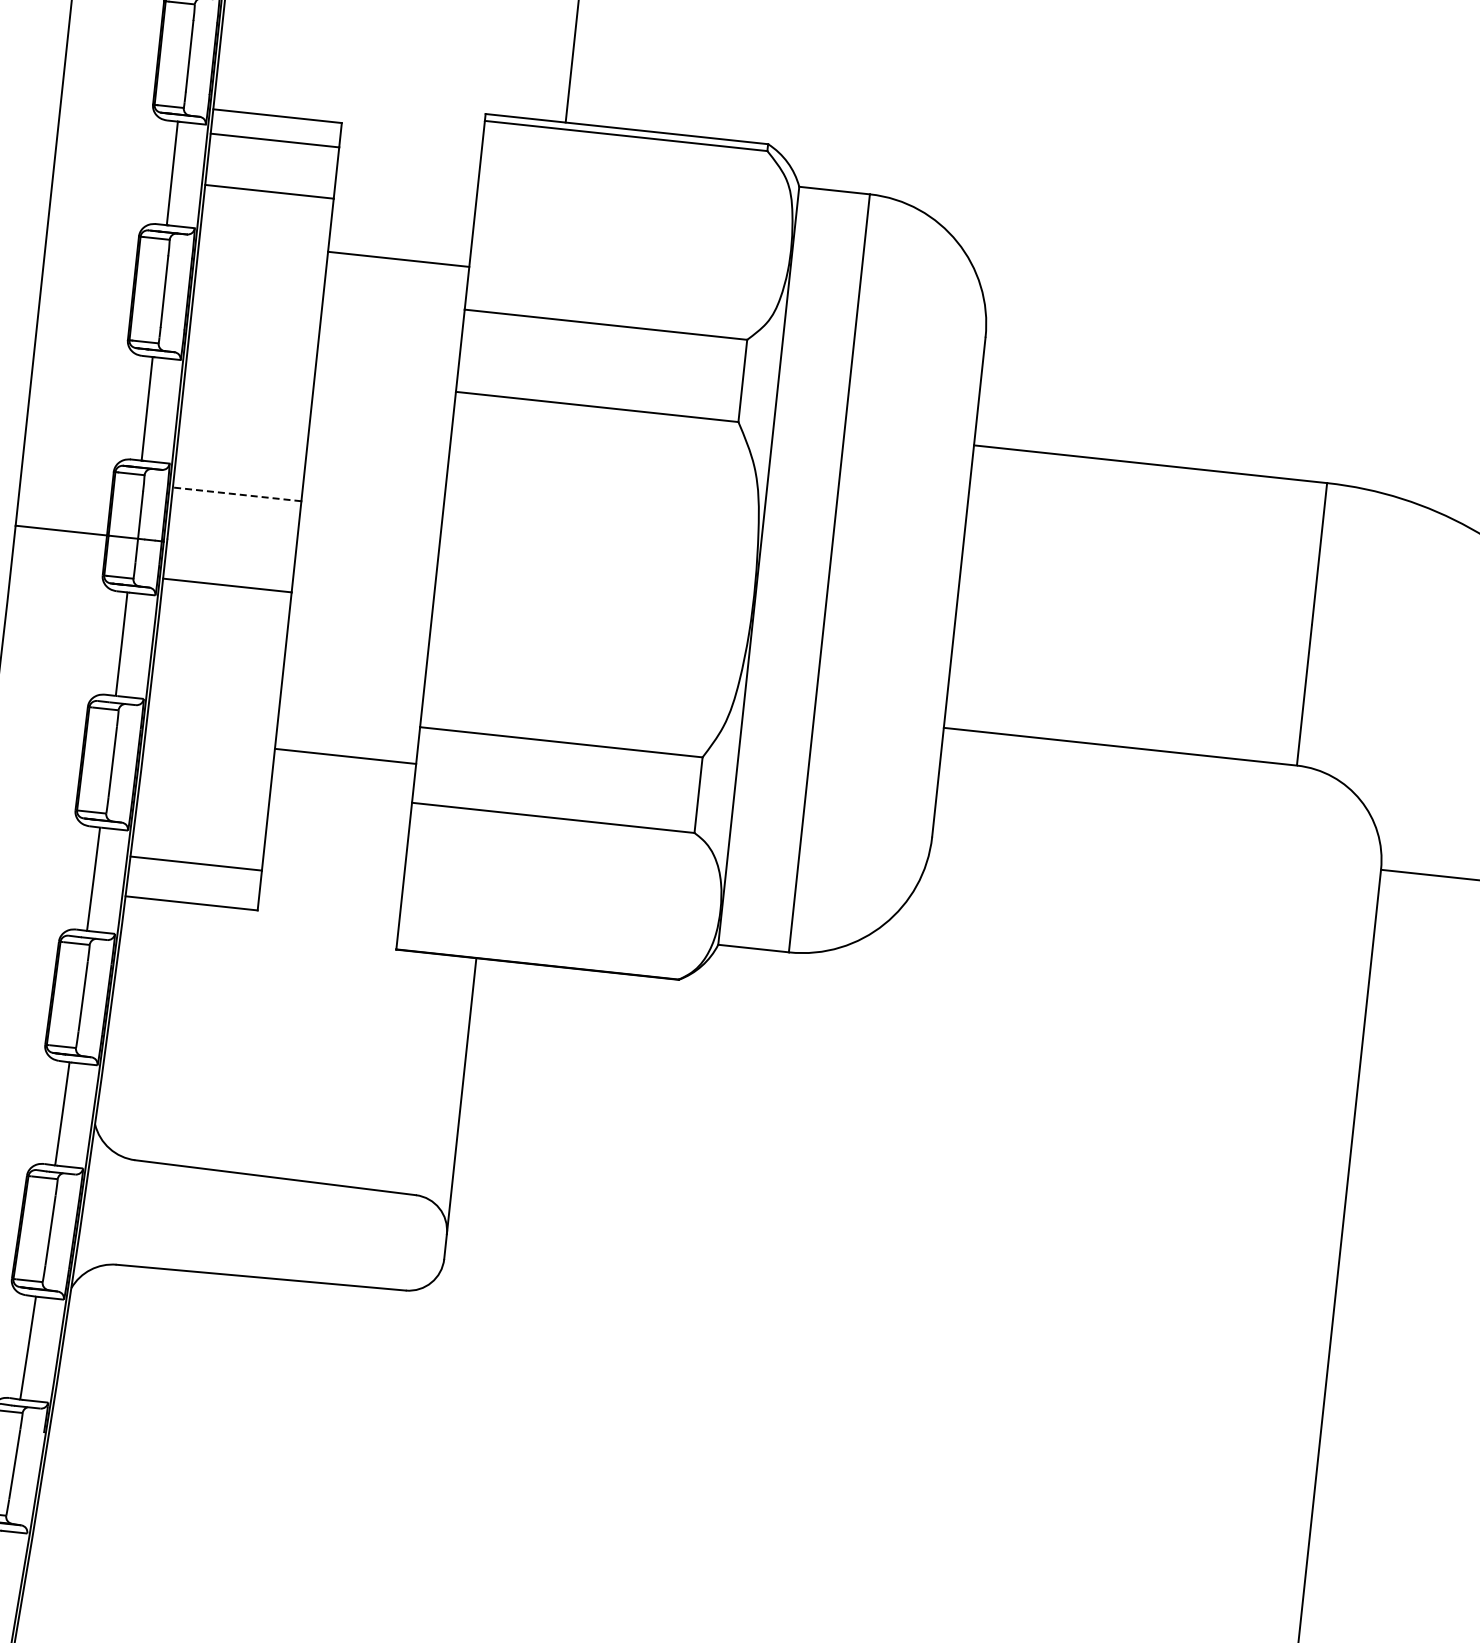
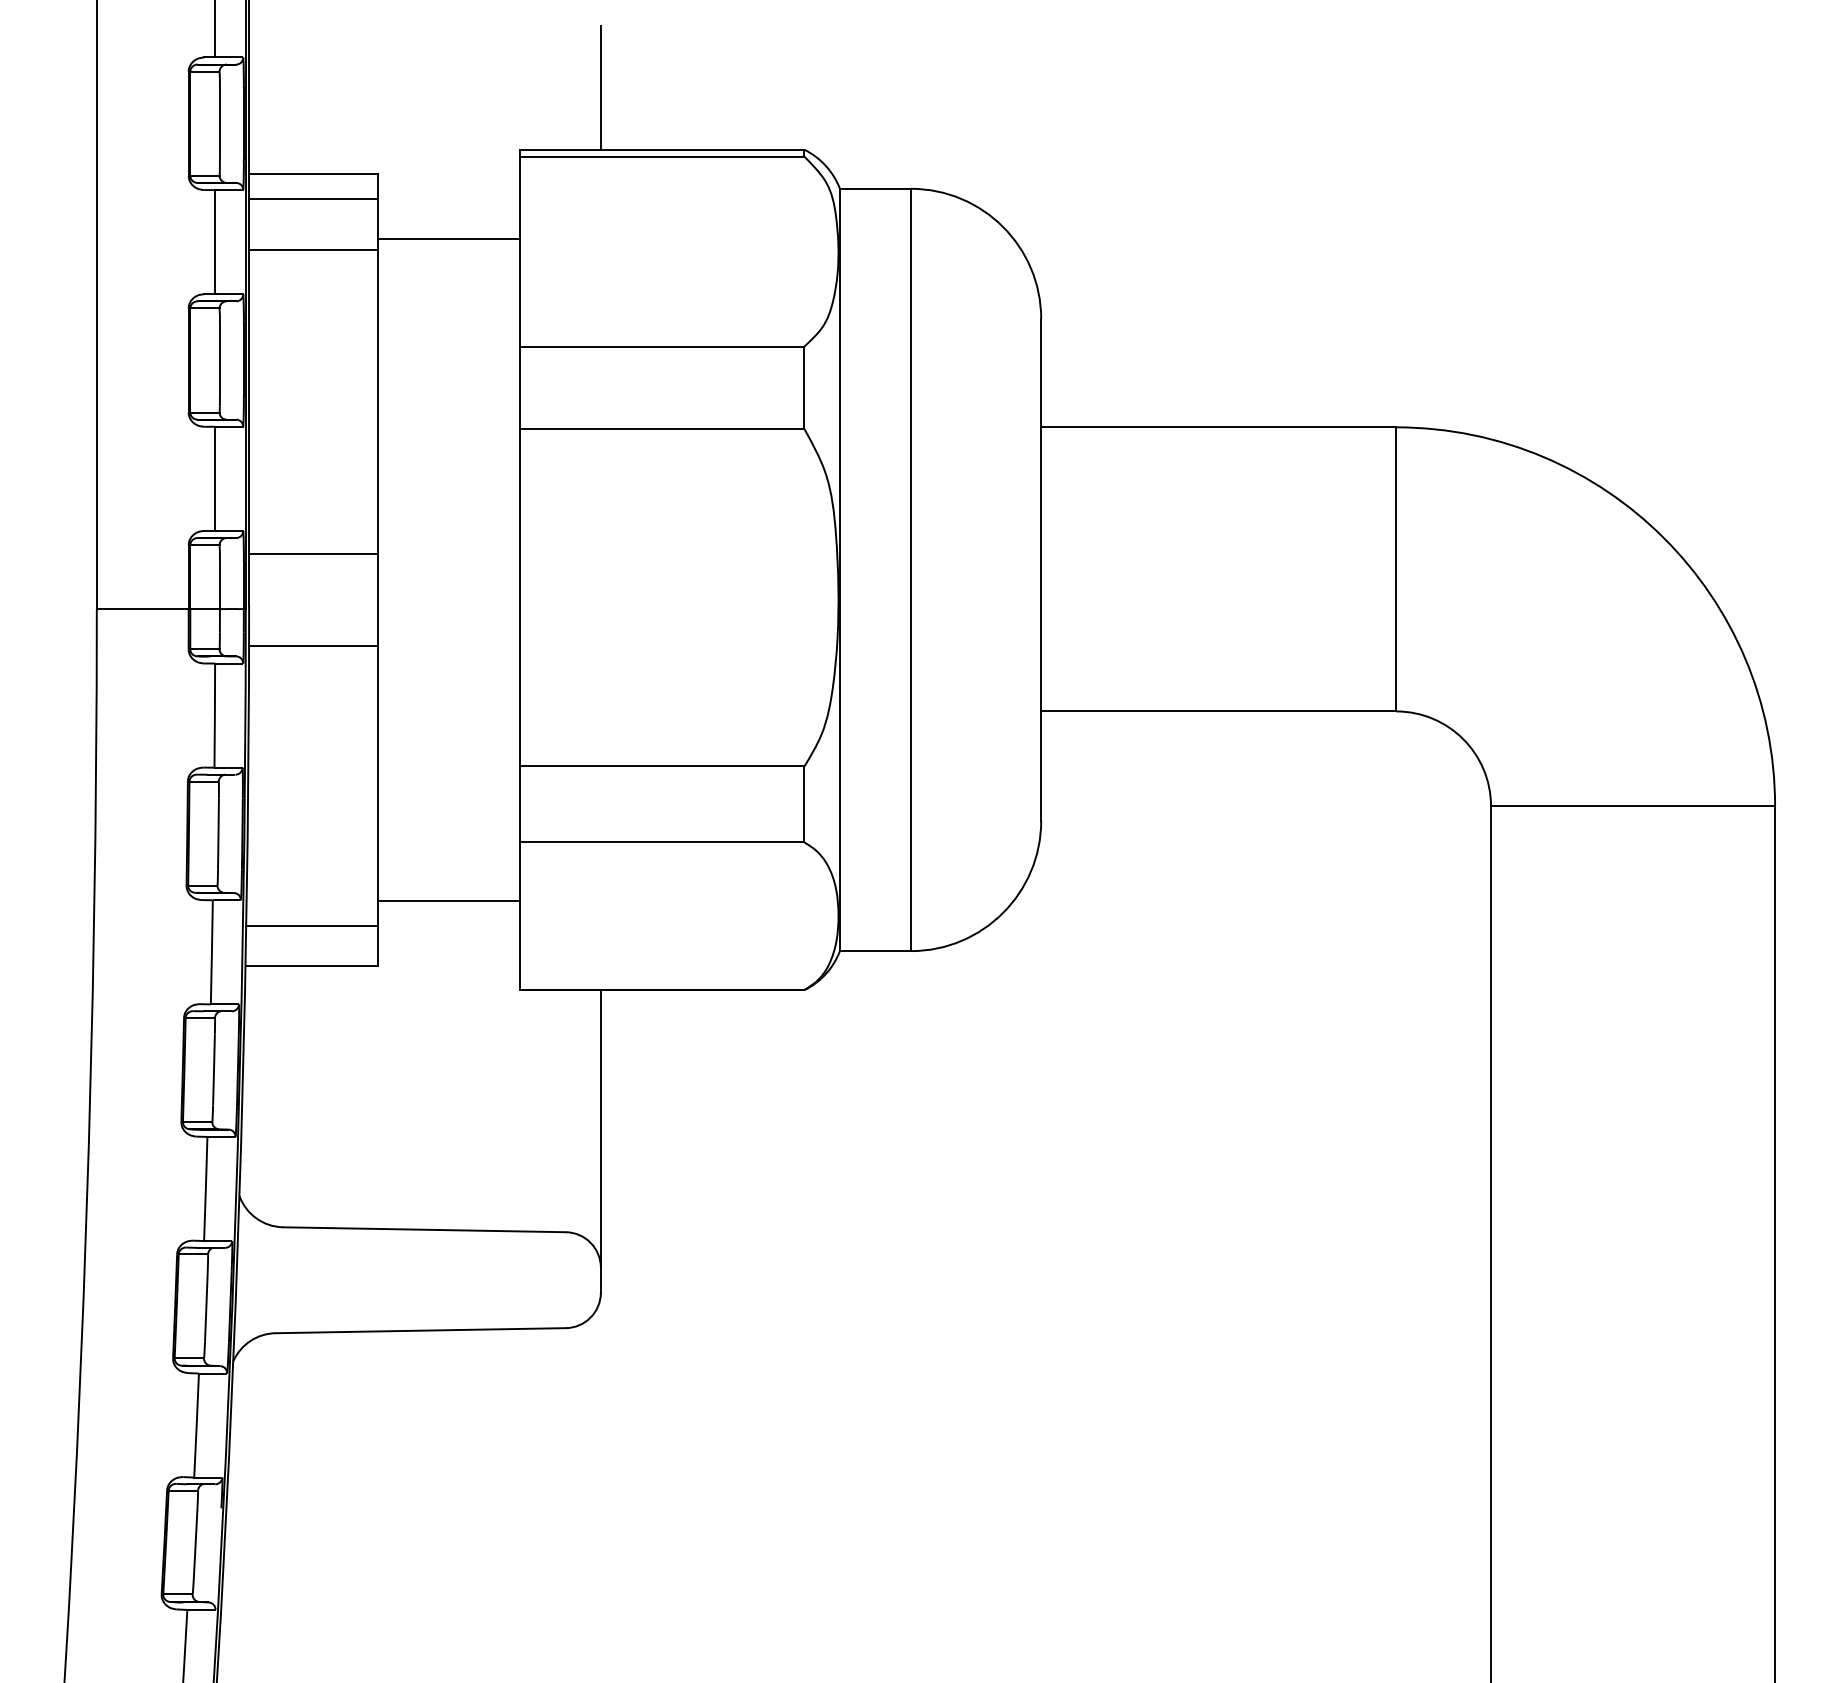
line: (398, 259) -> (449, 238), moved
line: (236, 494) -> (313, 554), dashed -> solid
line: (345, 756) -> (449, 901), moved

